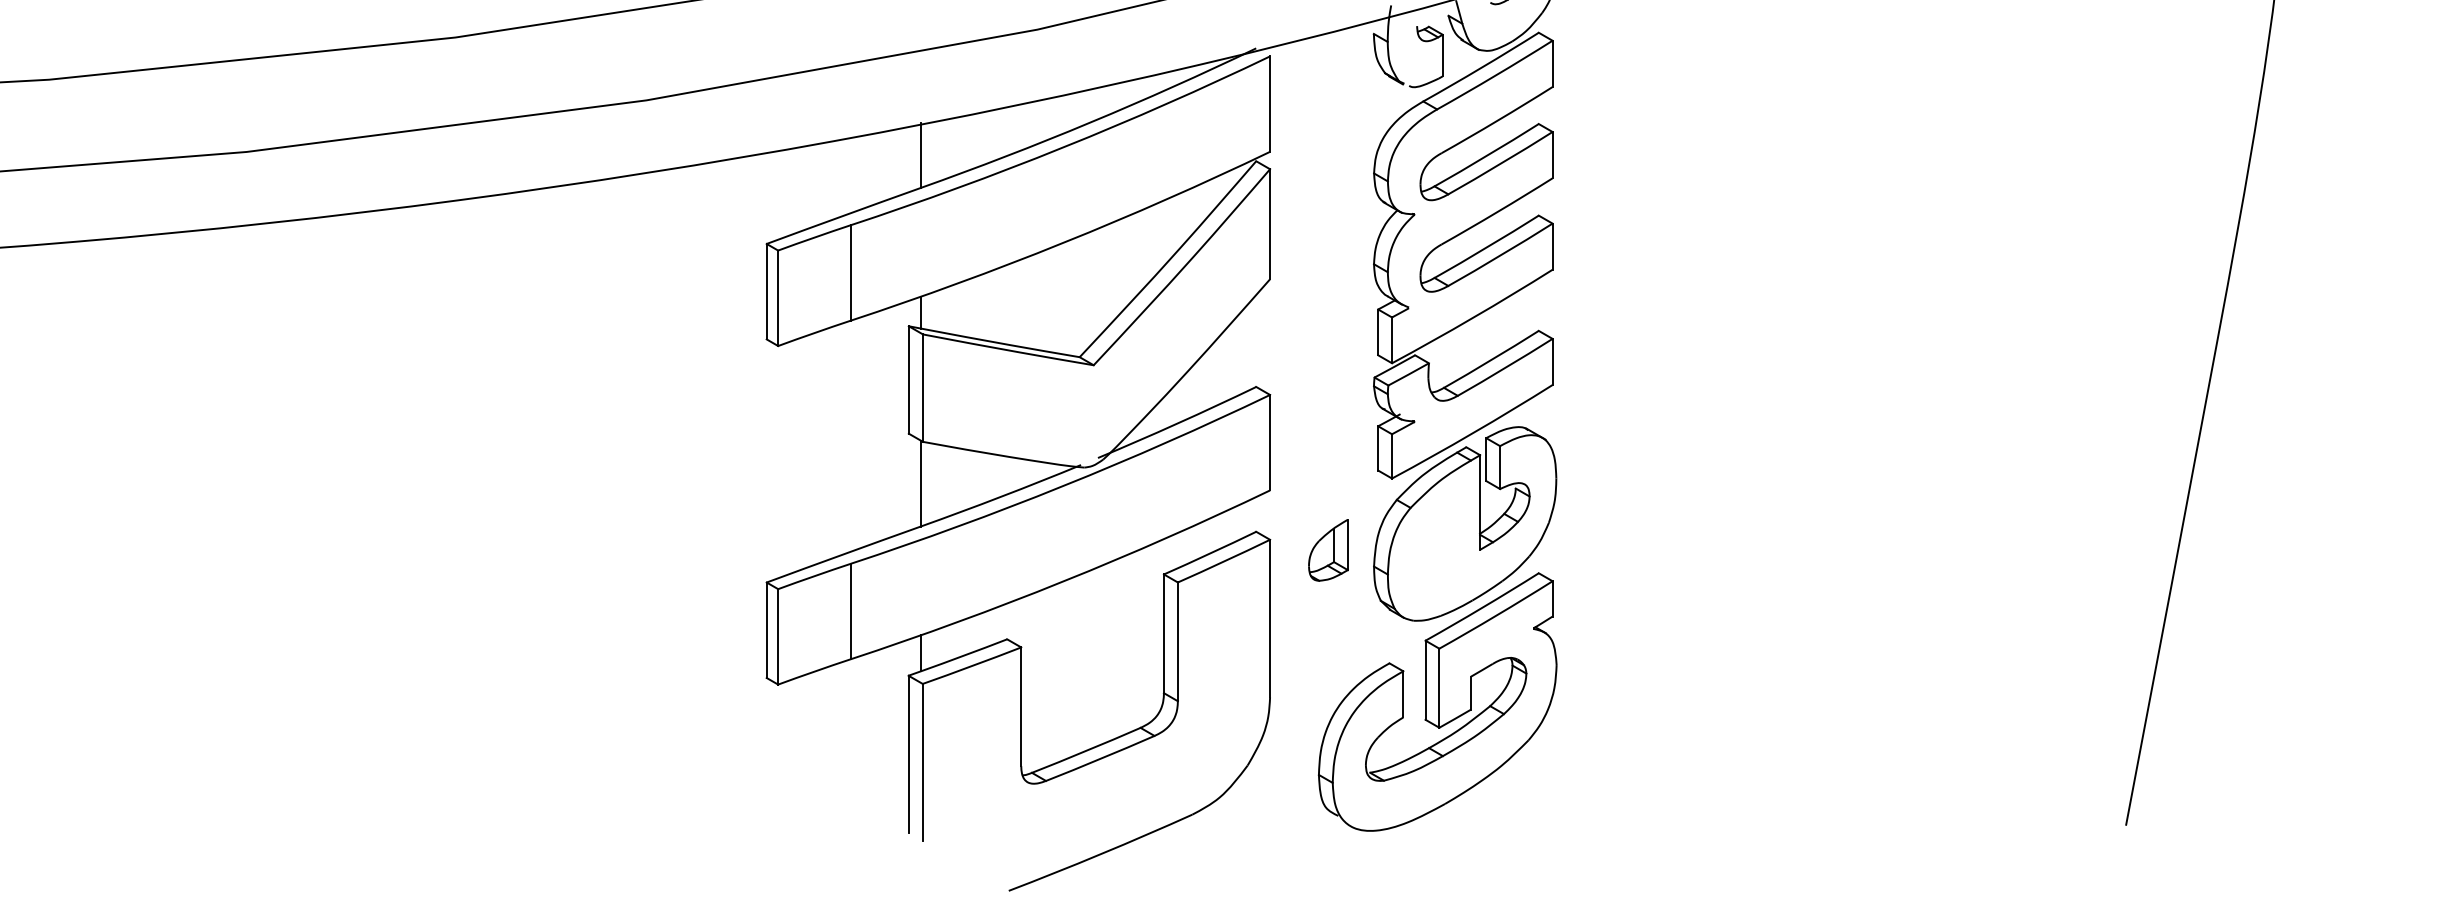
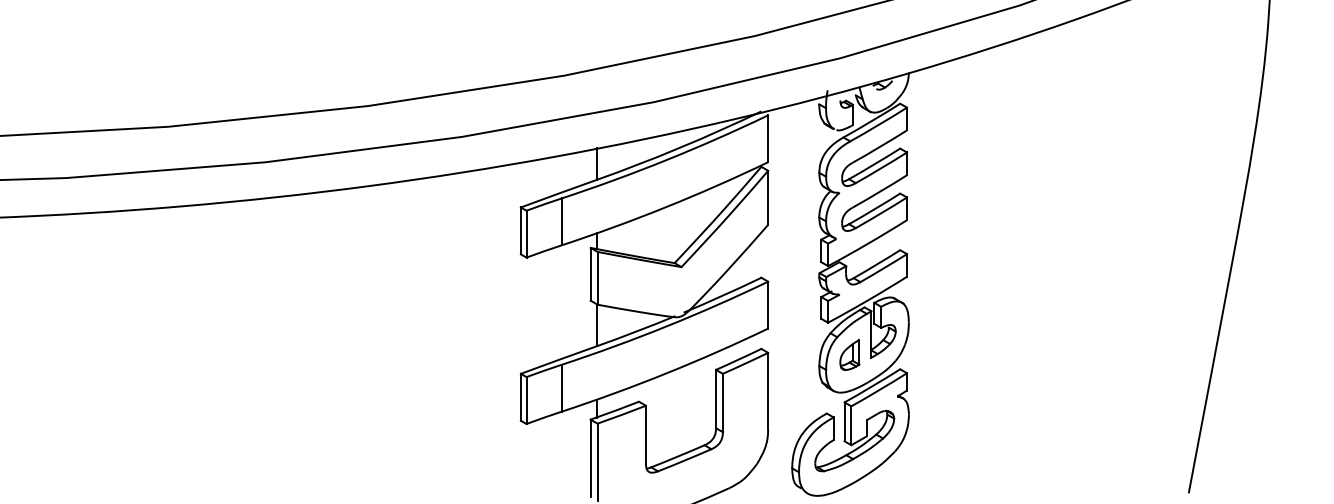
part: (1327, 549) -> (849, 354), moved

